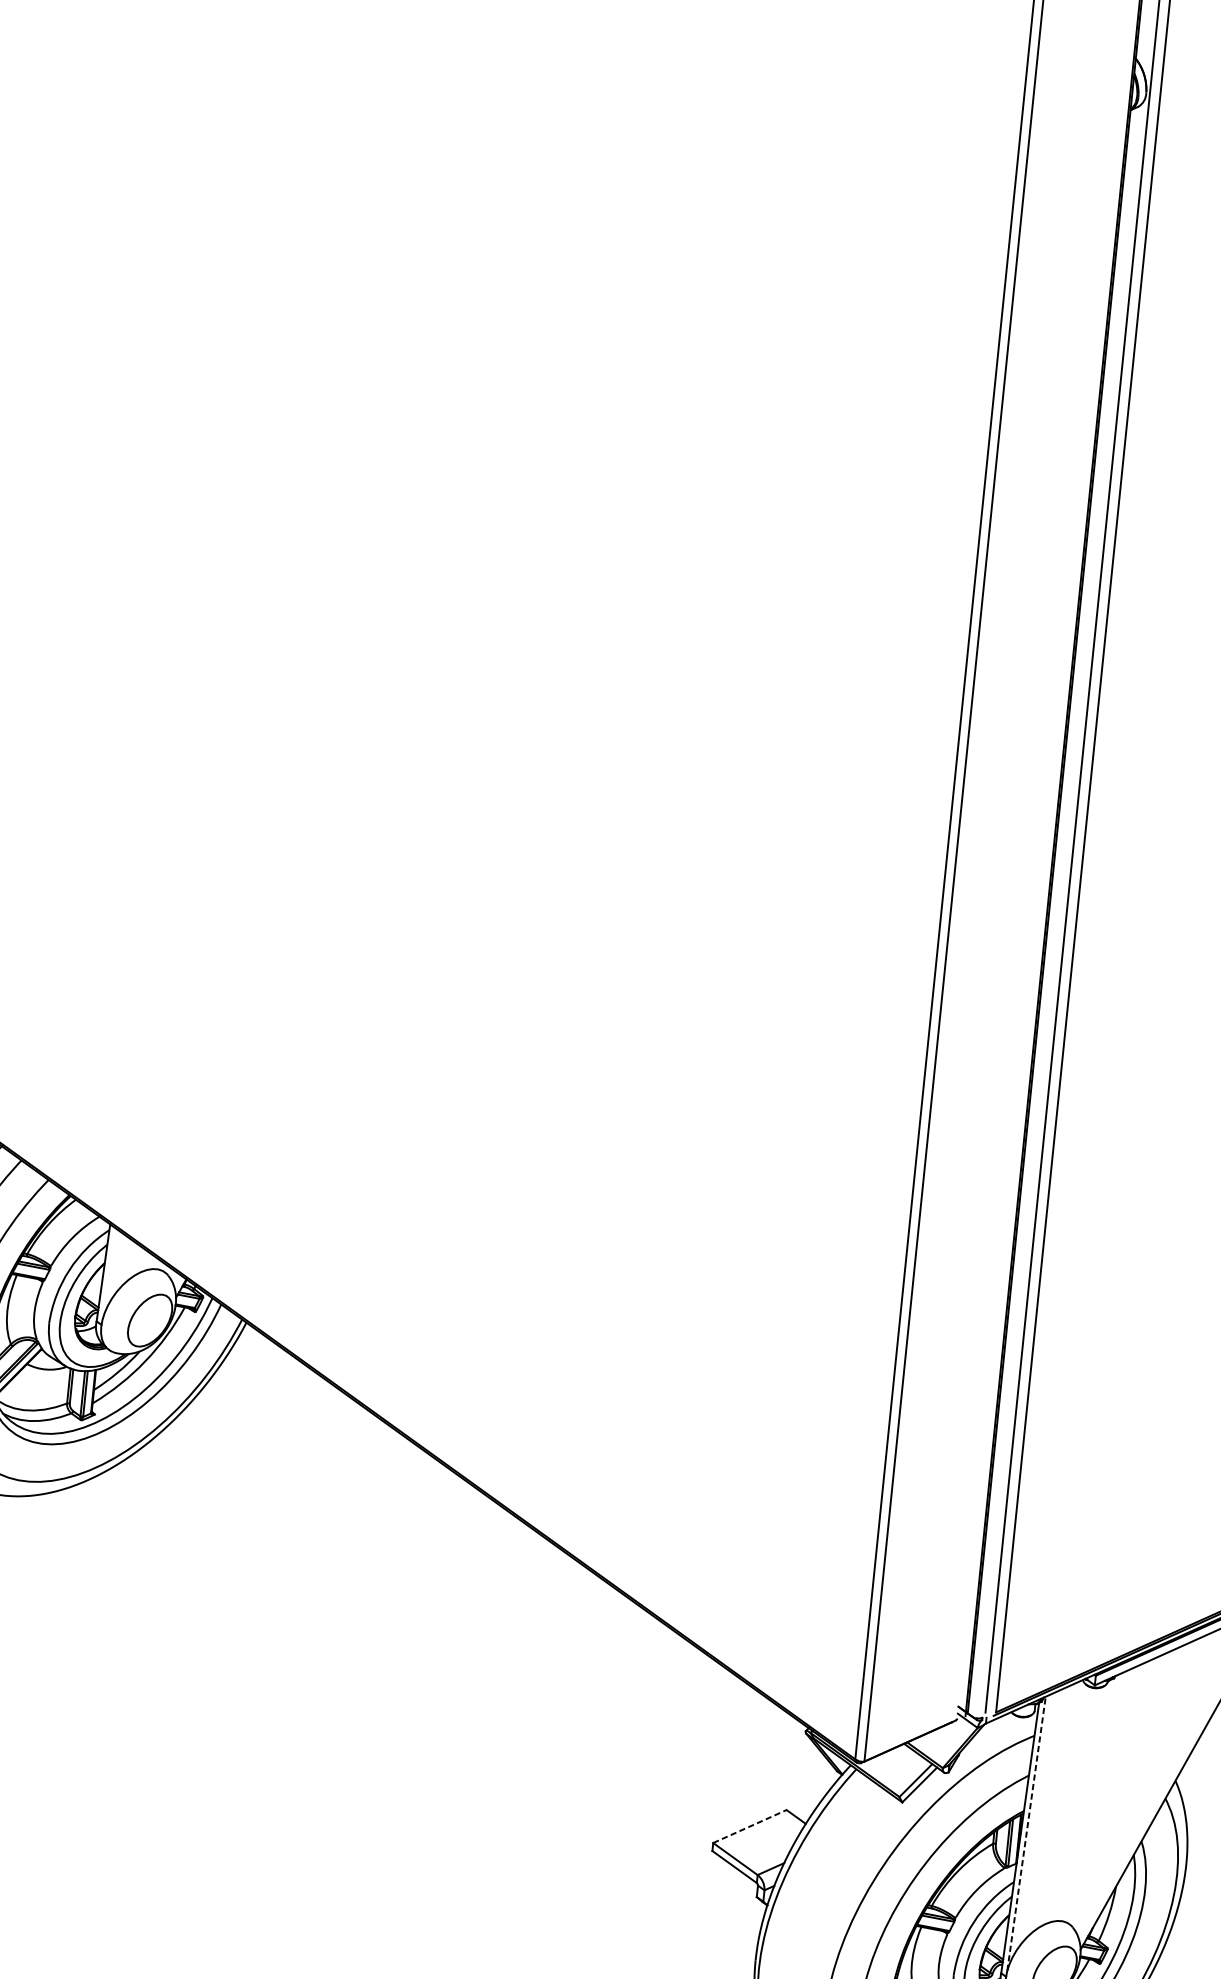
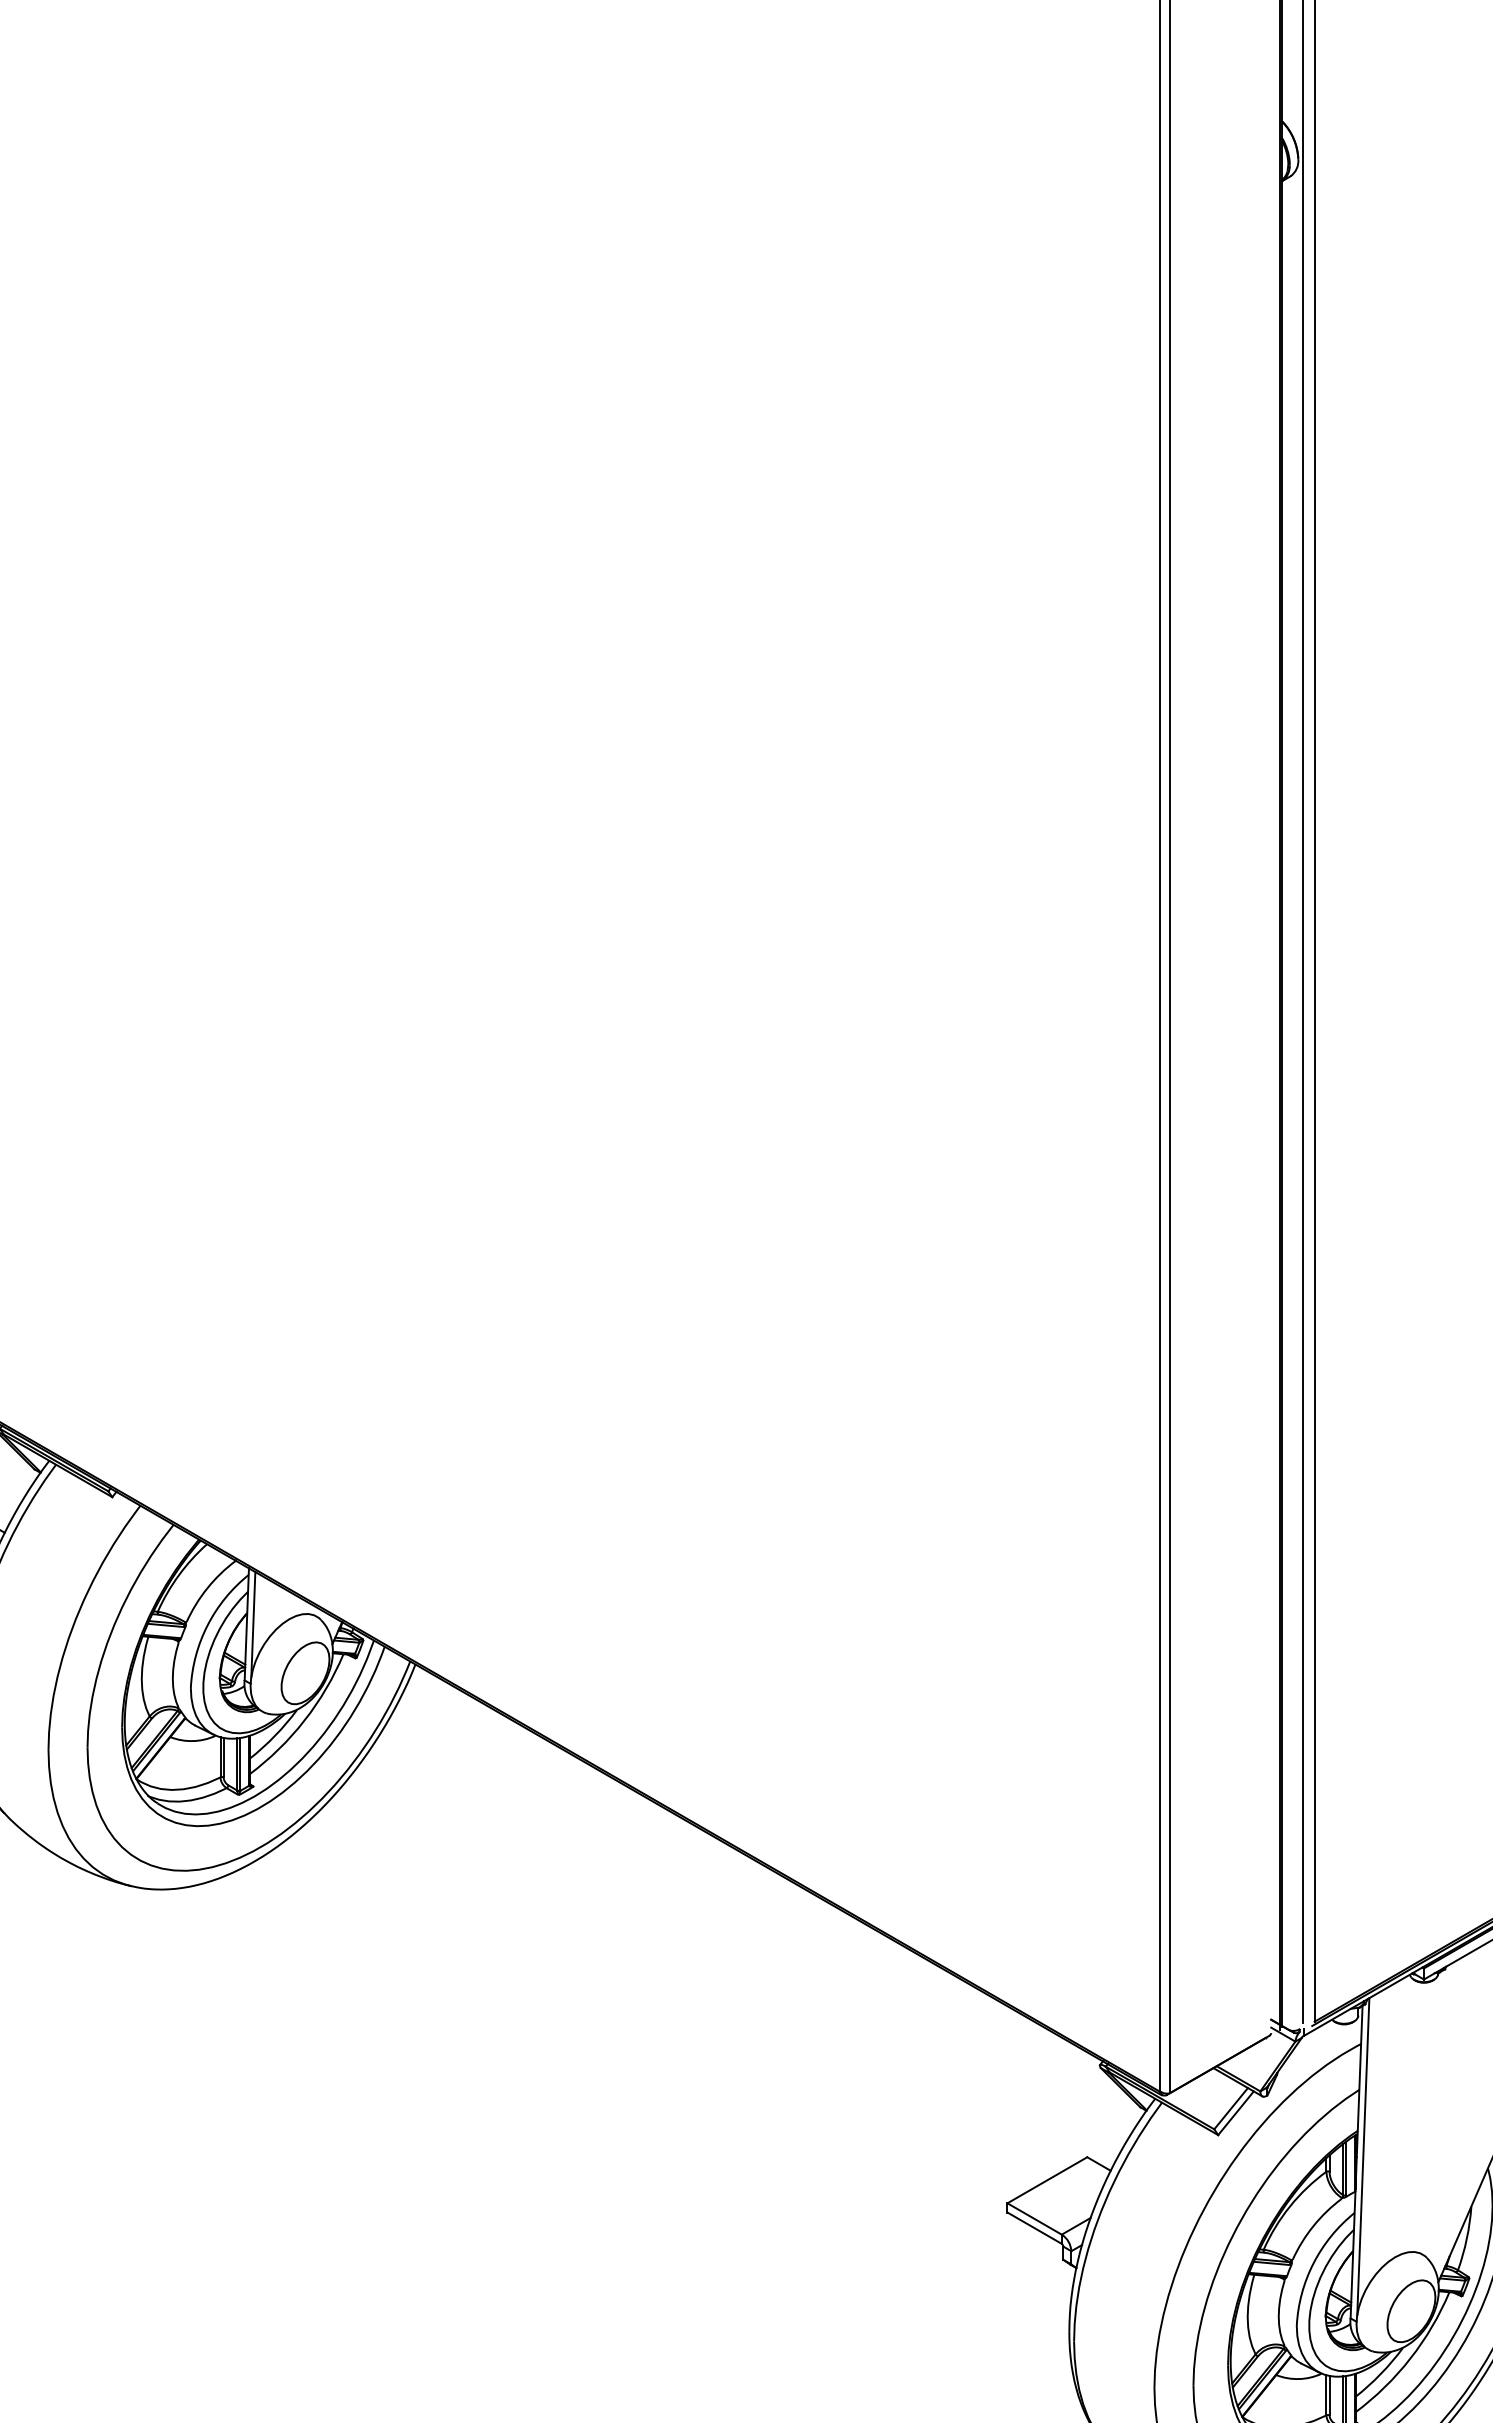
line: (109, 1272) -> (253, 1623), added
line: (750, 1826) -> (1047, 2180), dashed -> solid
line: (1026, 1833) -> (1363, 2156), dashed -> solid

